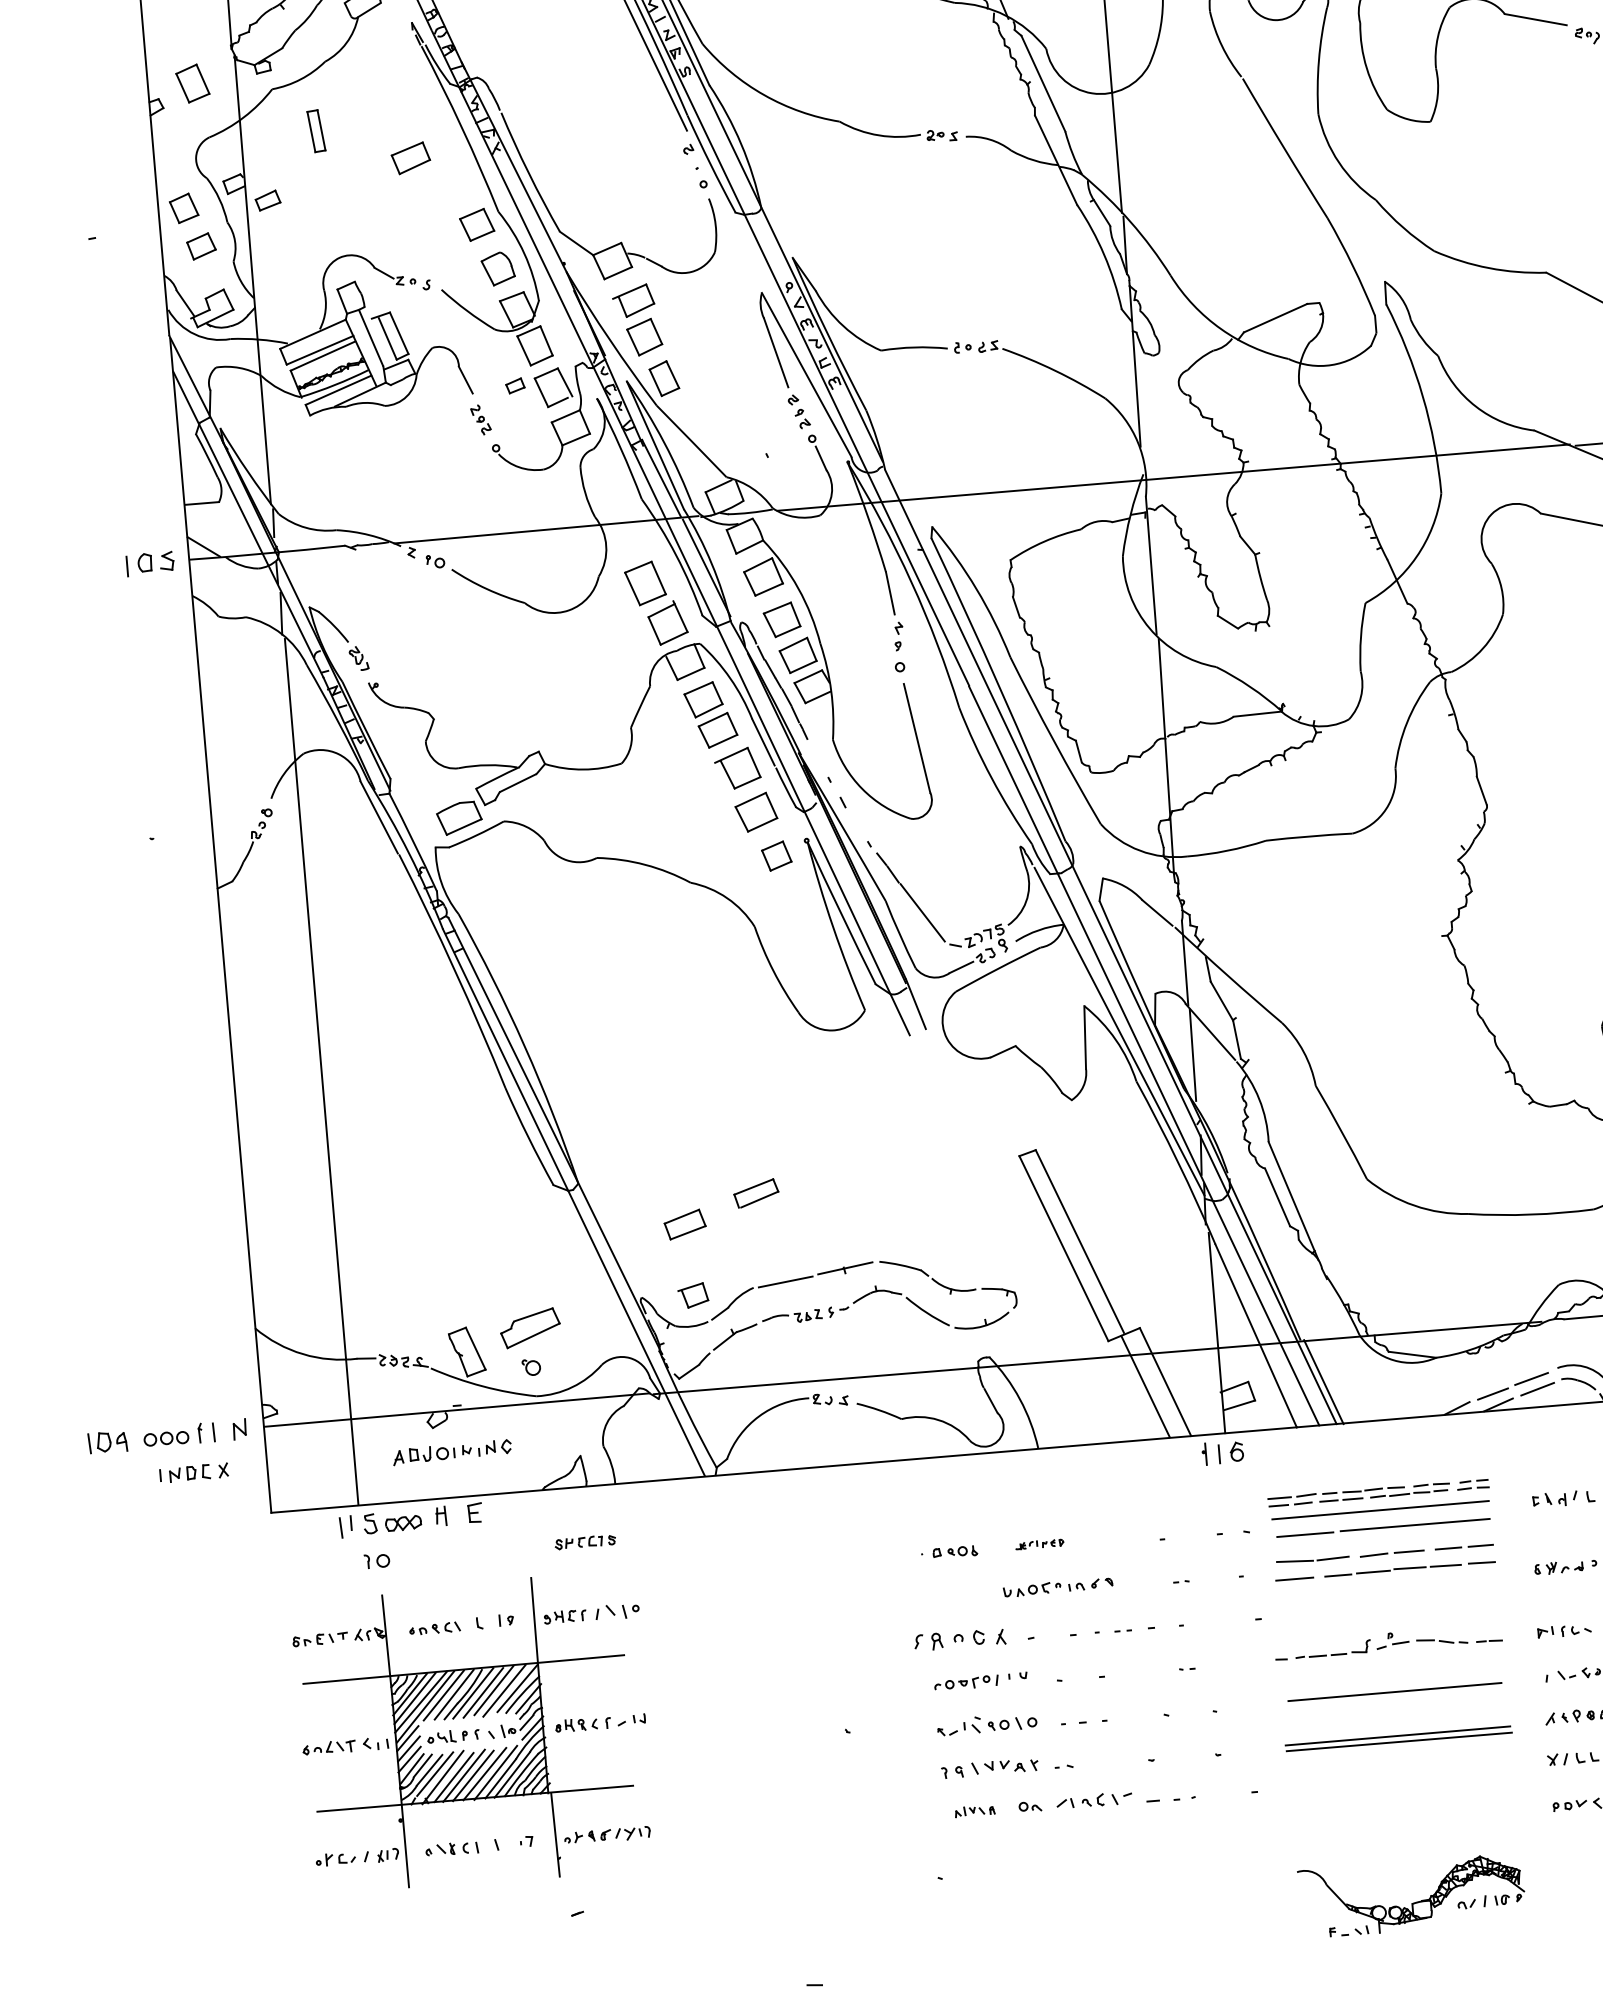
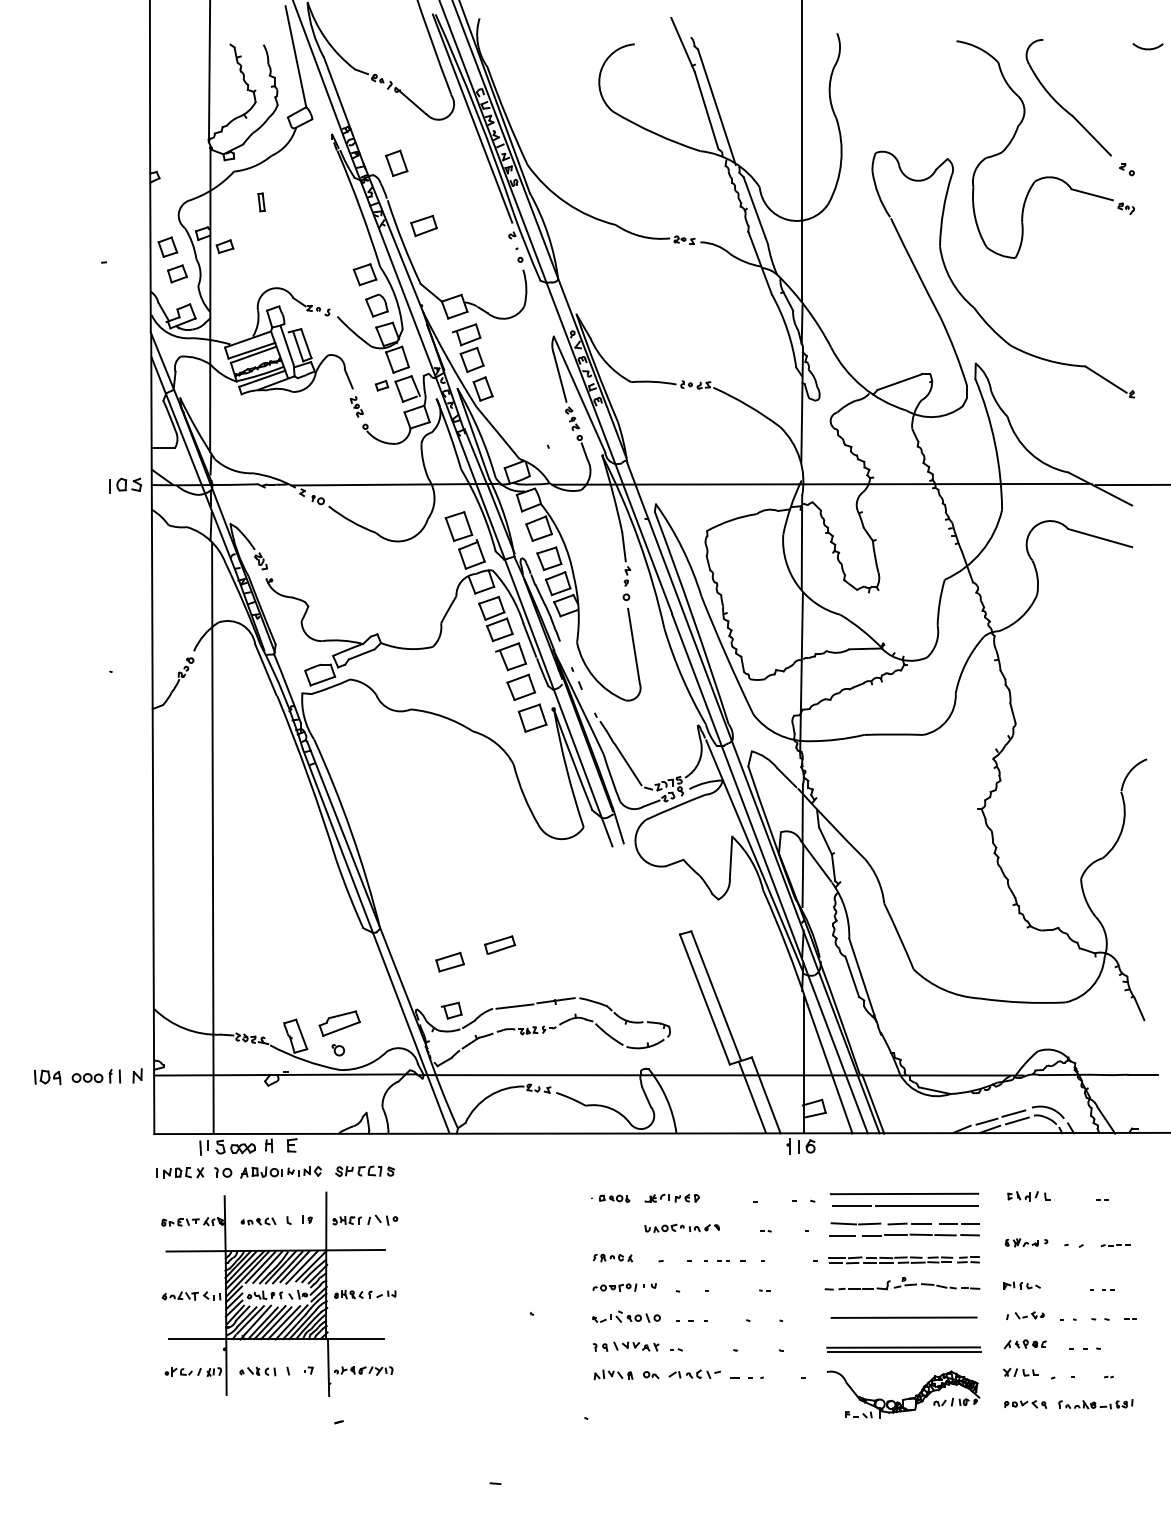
part: (192, 82) -> (396, 162), moved
part: (316, 131) -> (261, 202), size x0.62
part: (410, 157) -> (423, 225), moved
part: (776, 855) -> (532, 717), size x1.43
part: (451, 1452) -> (280, 1172), moved
part: (194, 1472) -> (180, 1172), moved
part: (1377, 1493) -> (903, 1260), moved
part: (584, 1542) -> (364, 1171), size x1.43
part: (1038, 1543) -> (671, 1197), size x1.67
part: (959, 1638) -> (612, 1257), size x0.62
part: (974, 1810) -> (613, 1374), size x1.43
part: (1412, 1895) -> (903, 1394), moved

